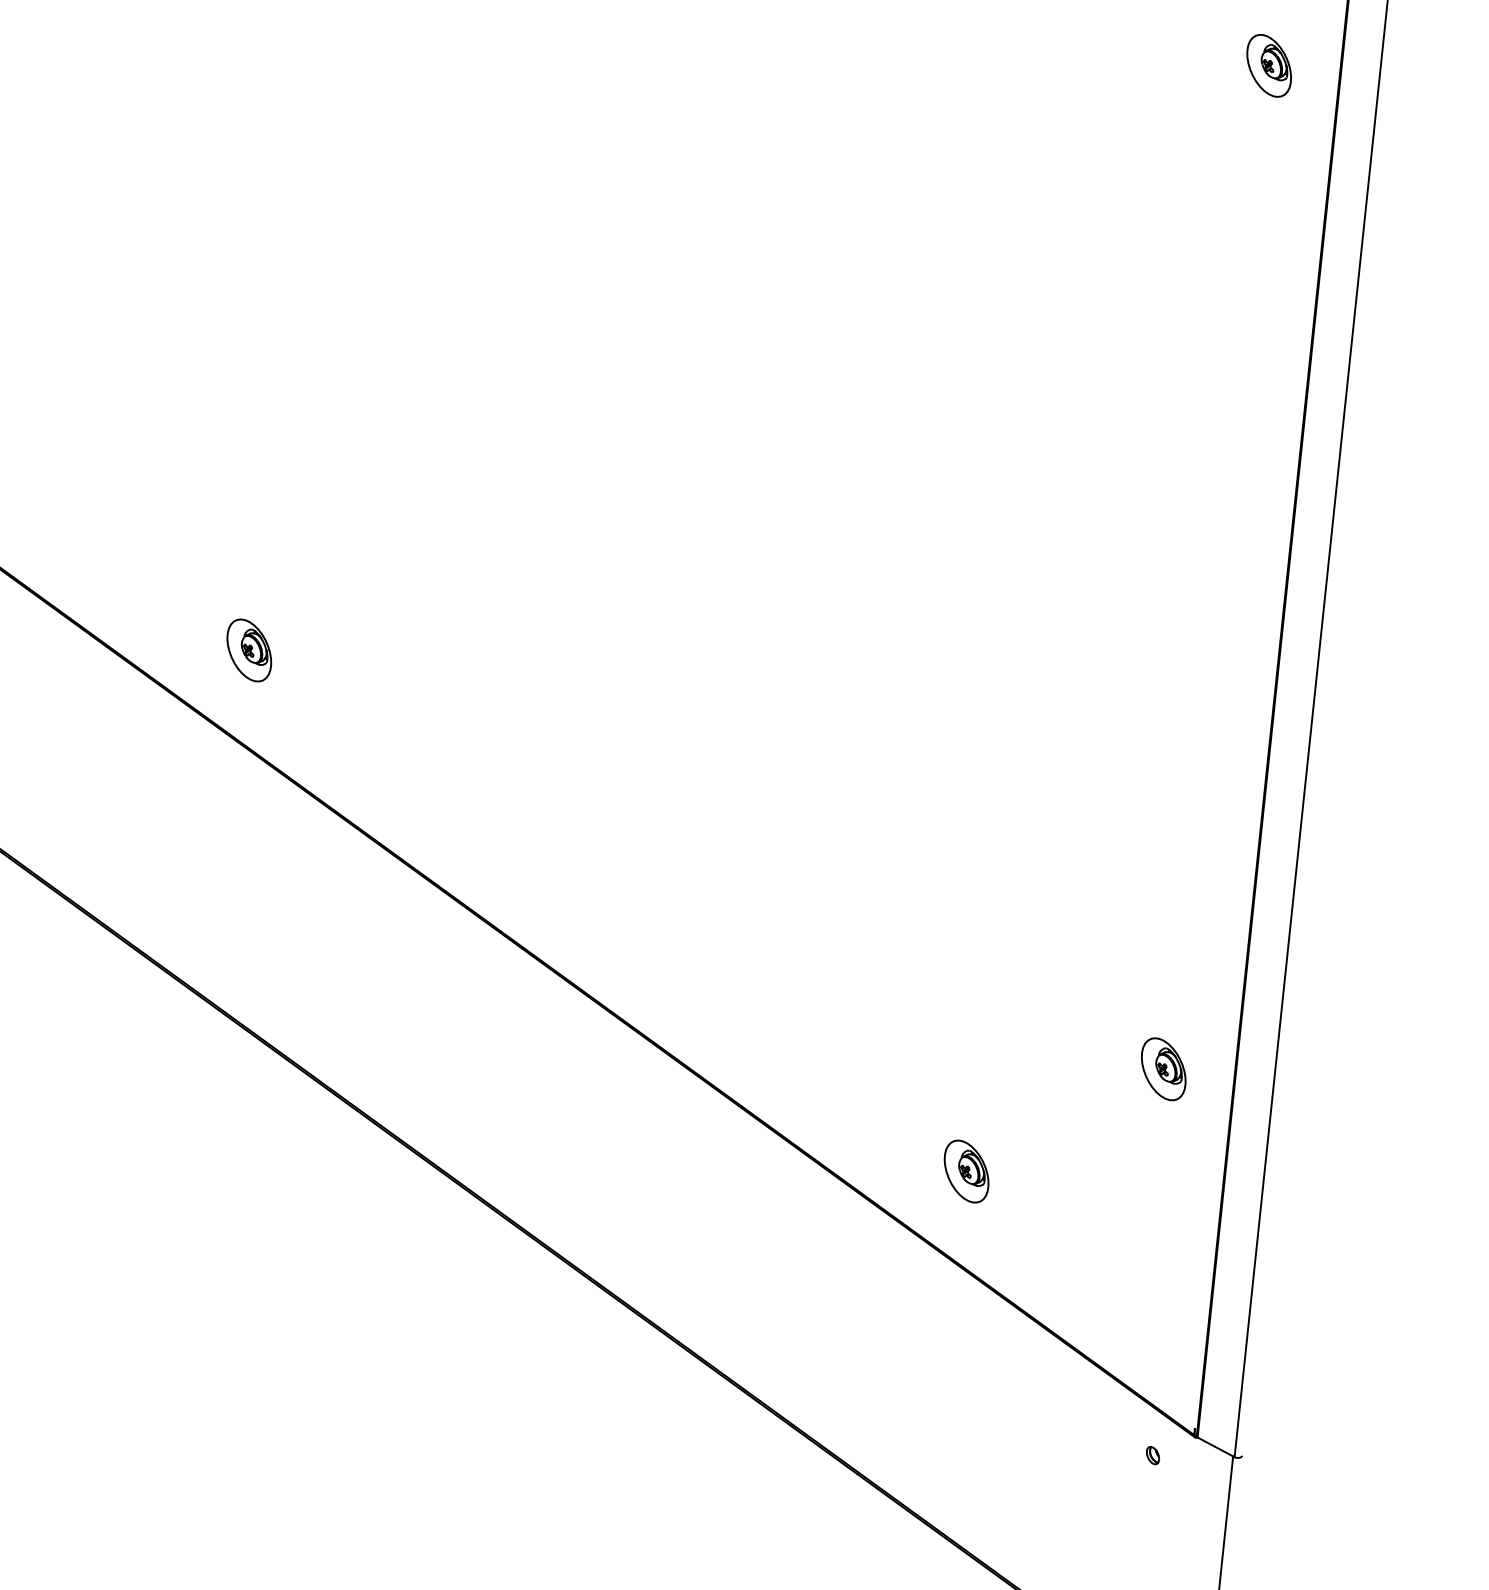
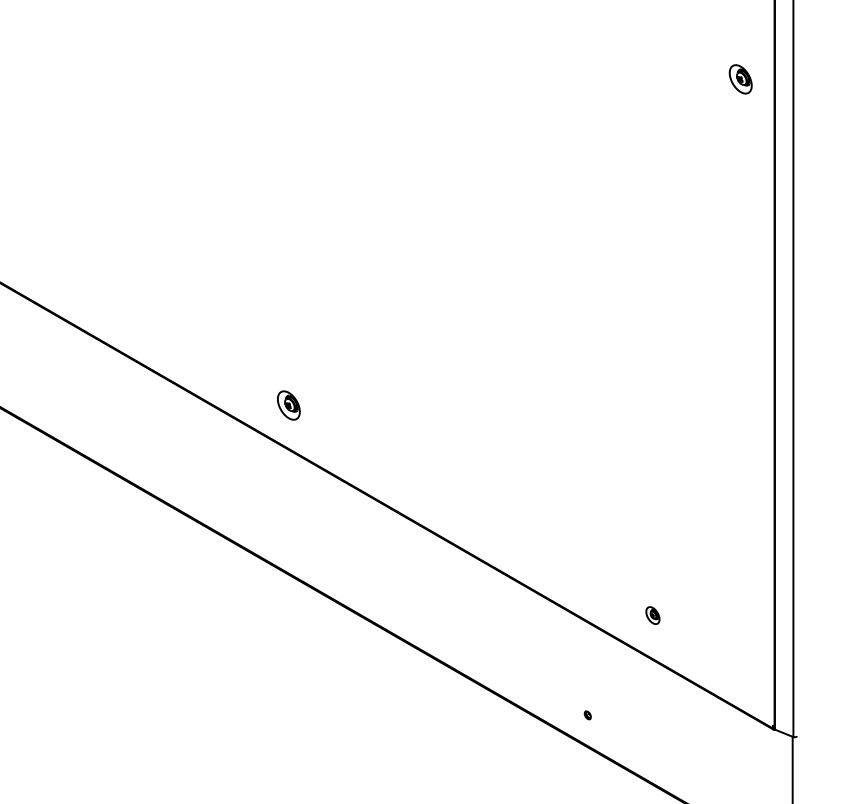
part: (1163, 1068) -> (740, 557), removed
part: (965, 1171) -> (652, 615), size x0.6
part: (1152, 1455) -> (587, 715), moved

